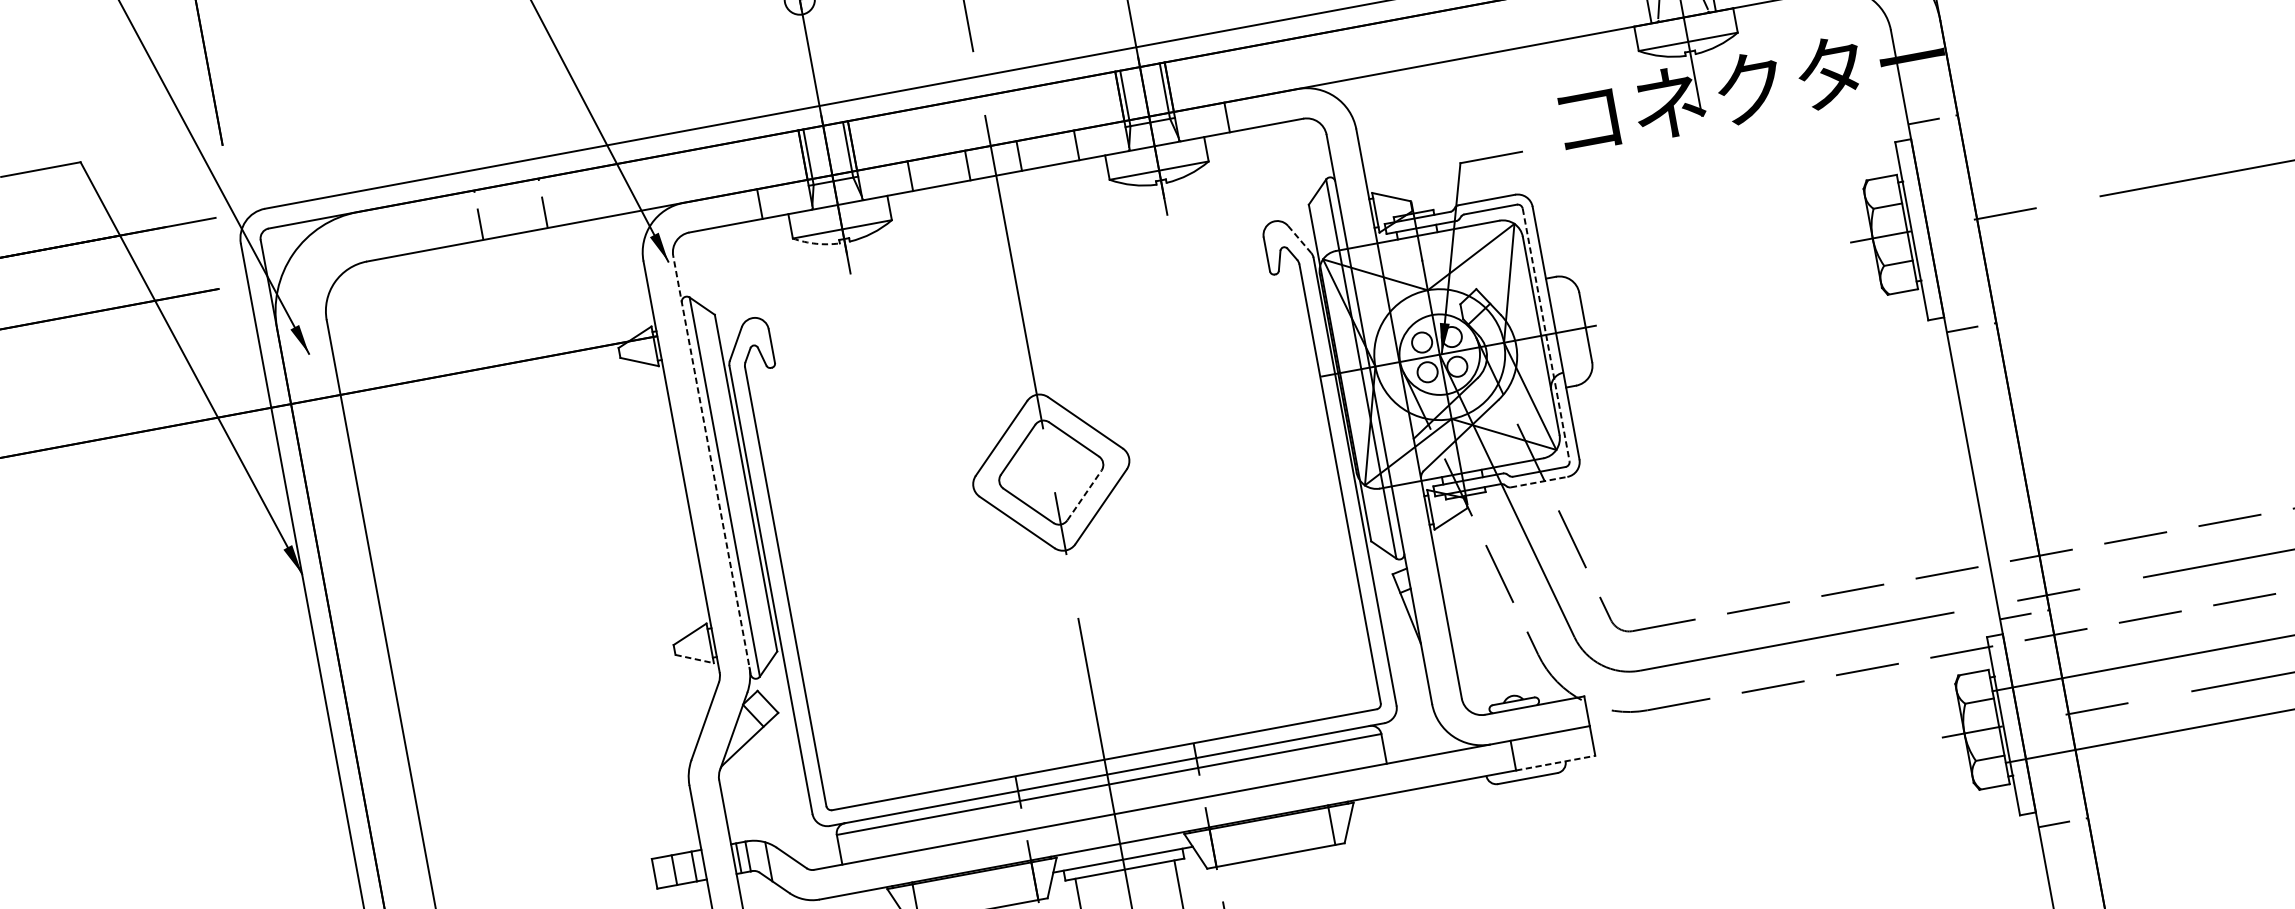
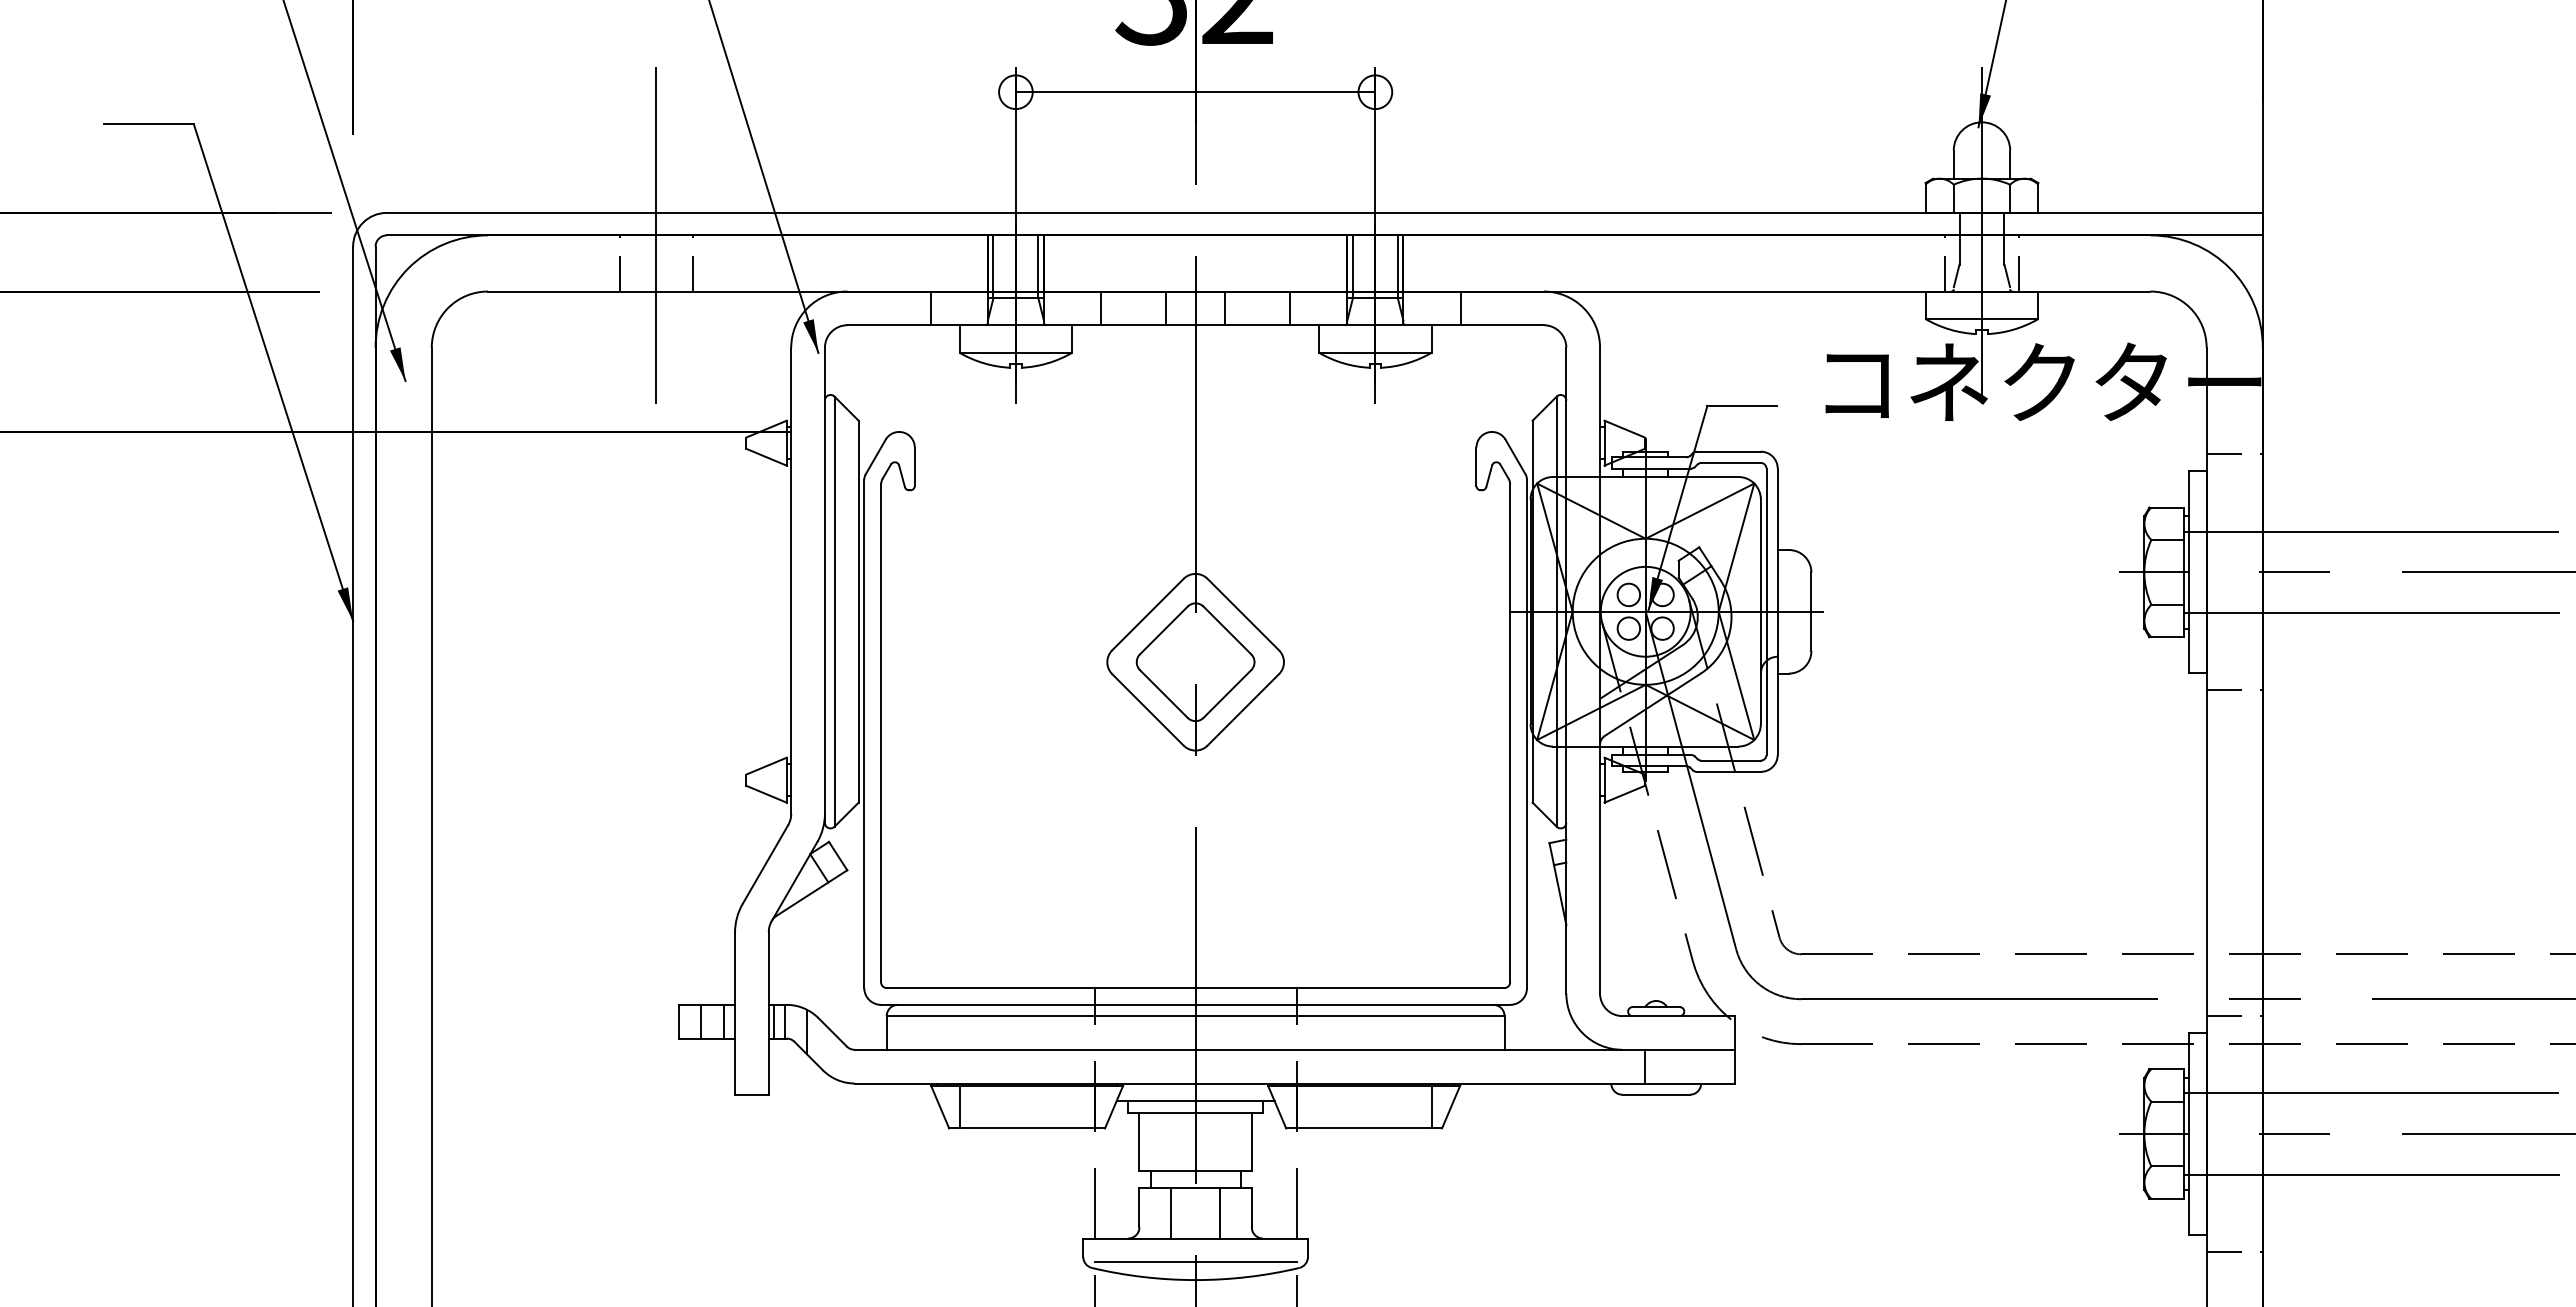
line: (2065, 165) -> (2370, 531), added
line: (506, 184) -> (656, 235), added
line: (2078, 237) -> (2370, 613), added
line: (1299, 239) -> (1515, 457), dashed -> solid
arc: (816, 243) -> (984, 363), dashed -> solid
line: (1546, 335) -> (1766, 612), dashed -> solid
line: (711, 465) -> (824, 585), dashed -> solid
line: (1539, 481) -> (1729, 771), dashed -> solid
line: (1084, 495) -> (1227, 694), dashed -> solid
line: (694, 659) -> (766, 794), dashed -> solid
line: (1555, 763) -> (1689, 1083), dashed -> solid

